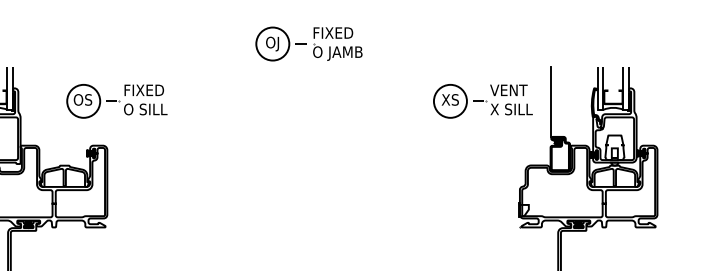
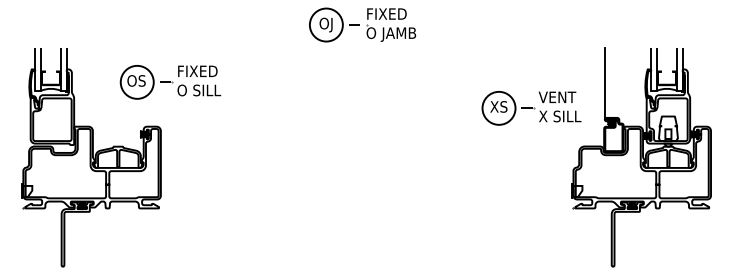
part: (482, 101) -> (531, 108), moved

